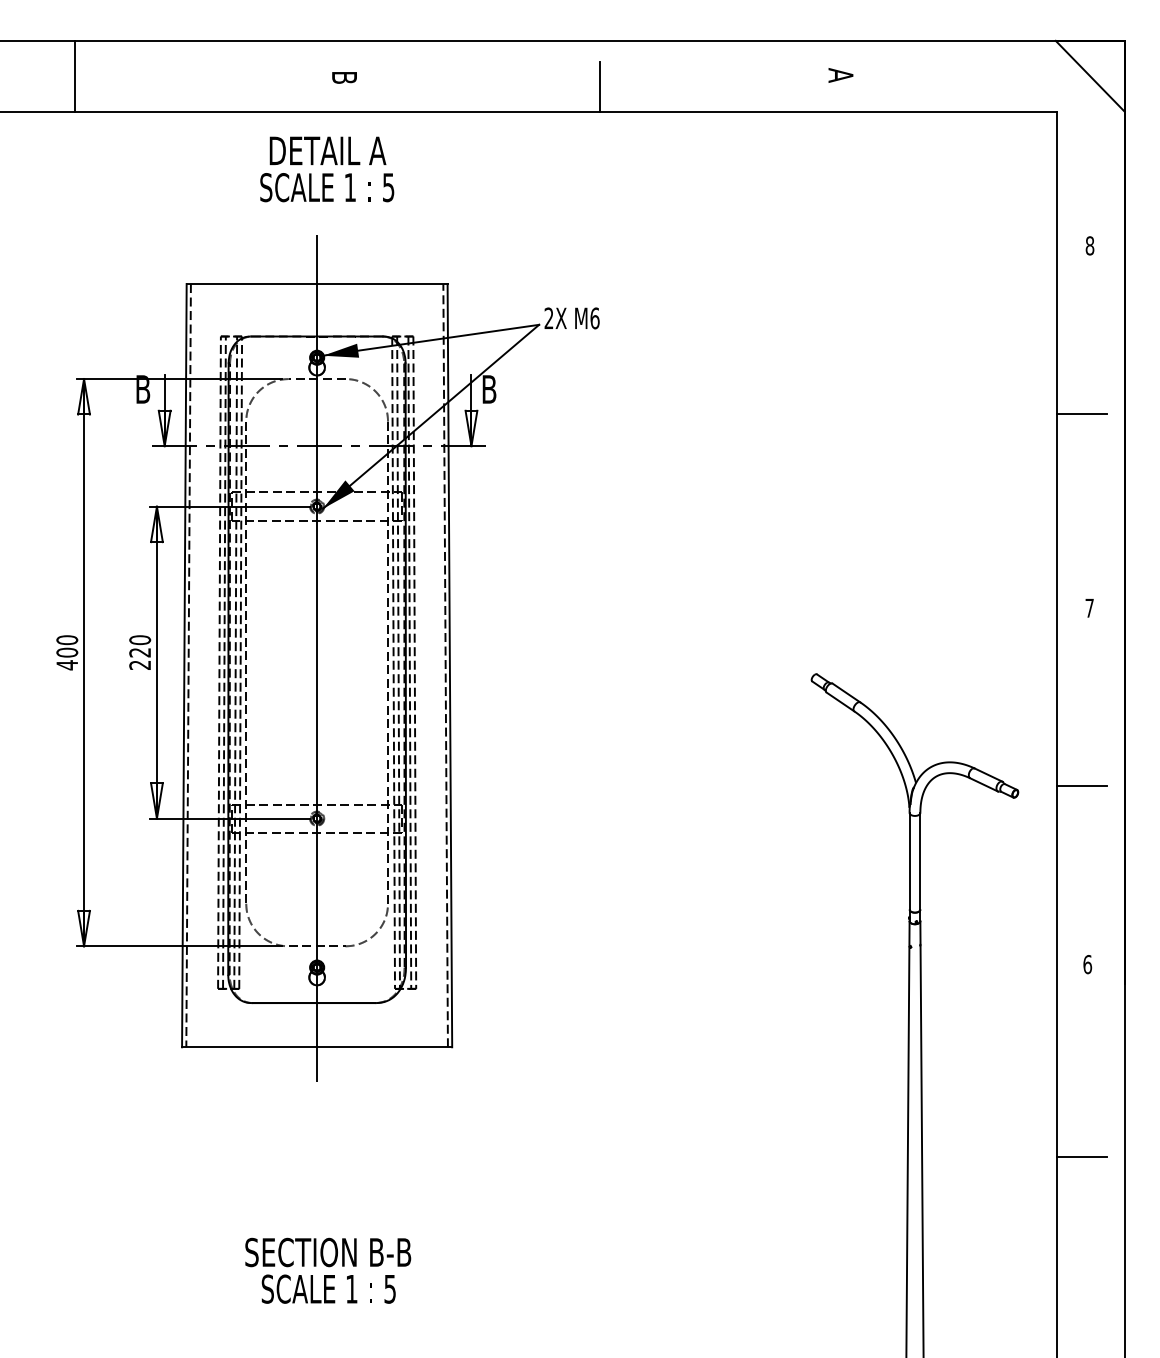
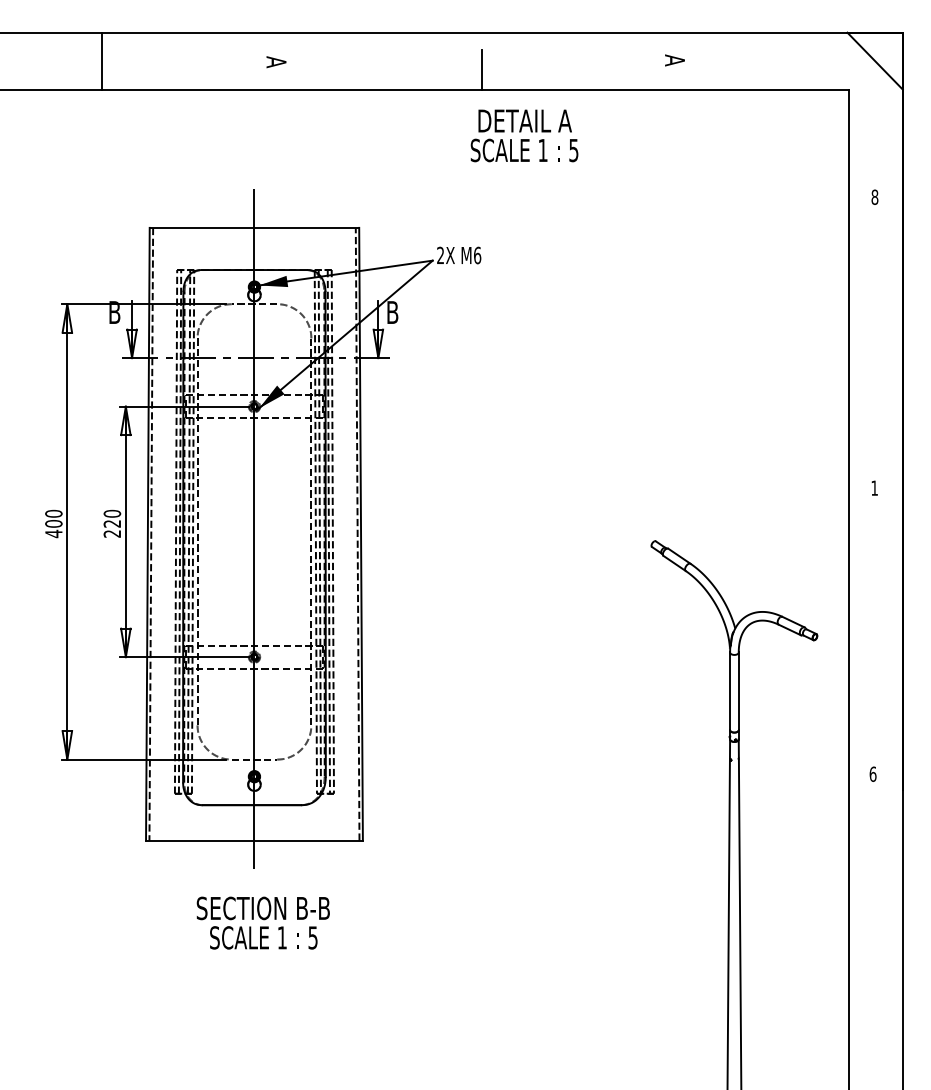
line: (75, 75) -> (102, 60), moved
text: (344, 77) -> (276, 62), B -> A
text: (327, 168) -> (524, 135), moved
line: (1081, 414) -> (868, 332), removed
text: (1089, 607) -> (874, 487), 7 -> 1
line: (1081, 785) -> (868, 630), removed
line: (1081, 1157) -> (868, 929), removed
text: (327, 1270) -> (262, 922), moved

